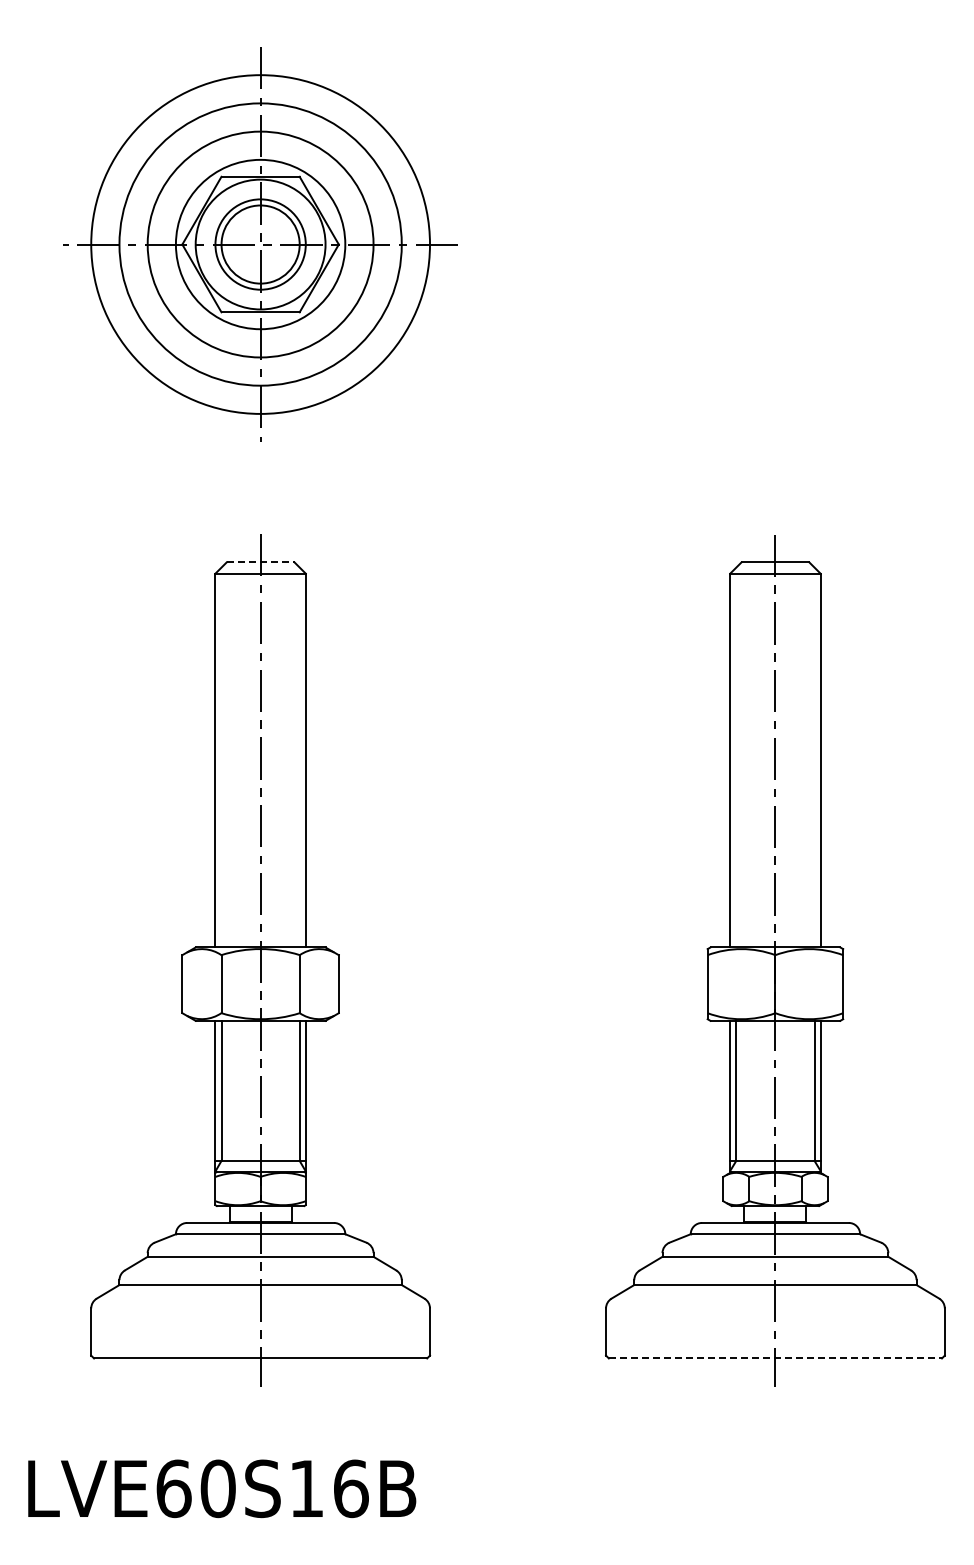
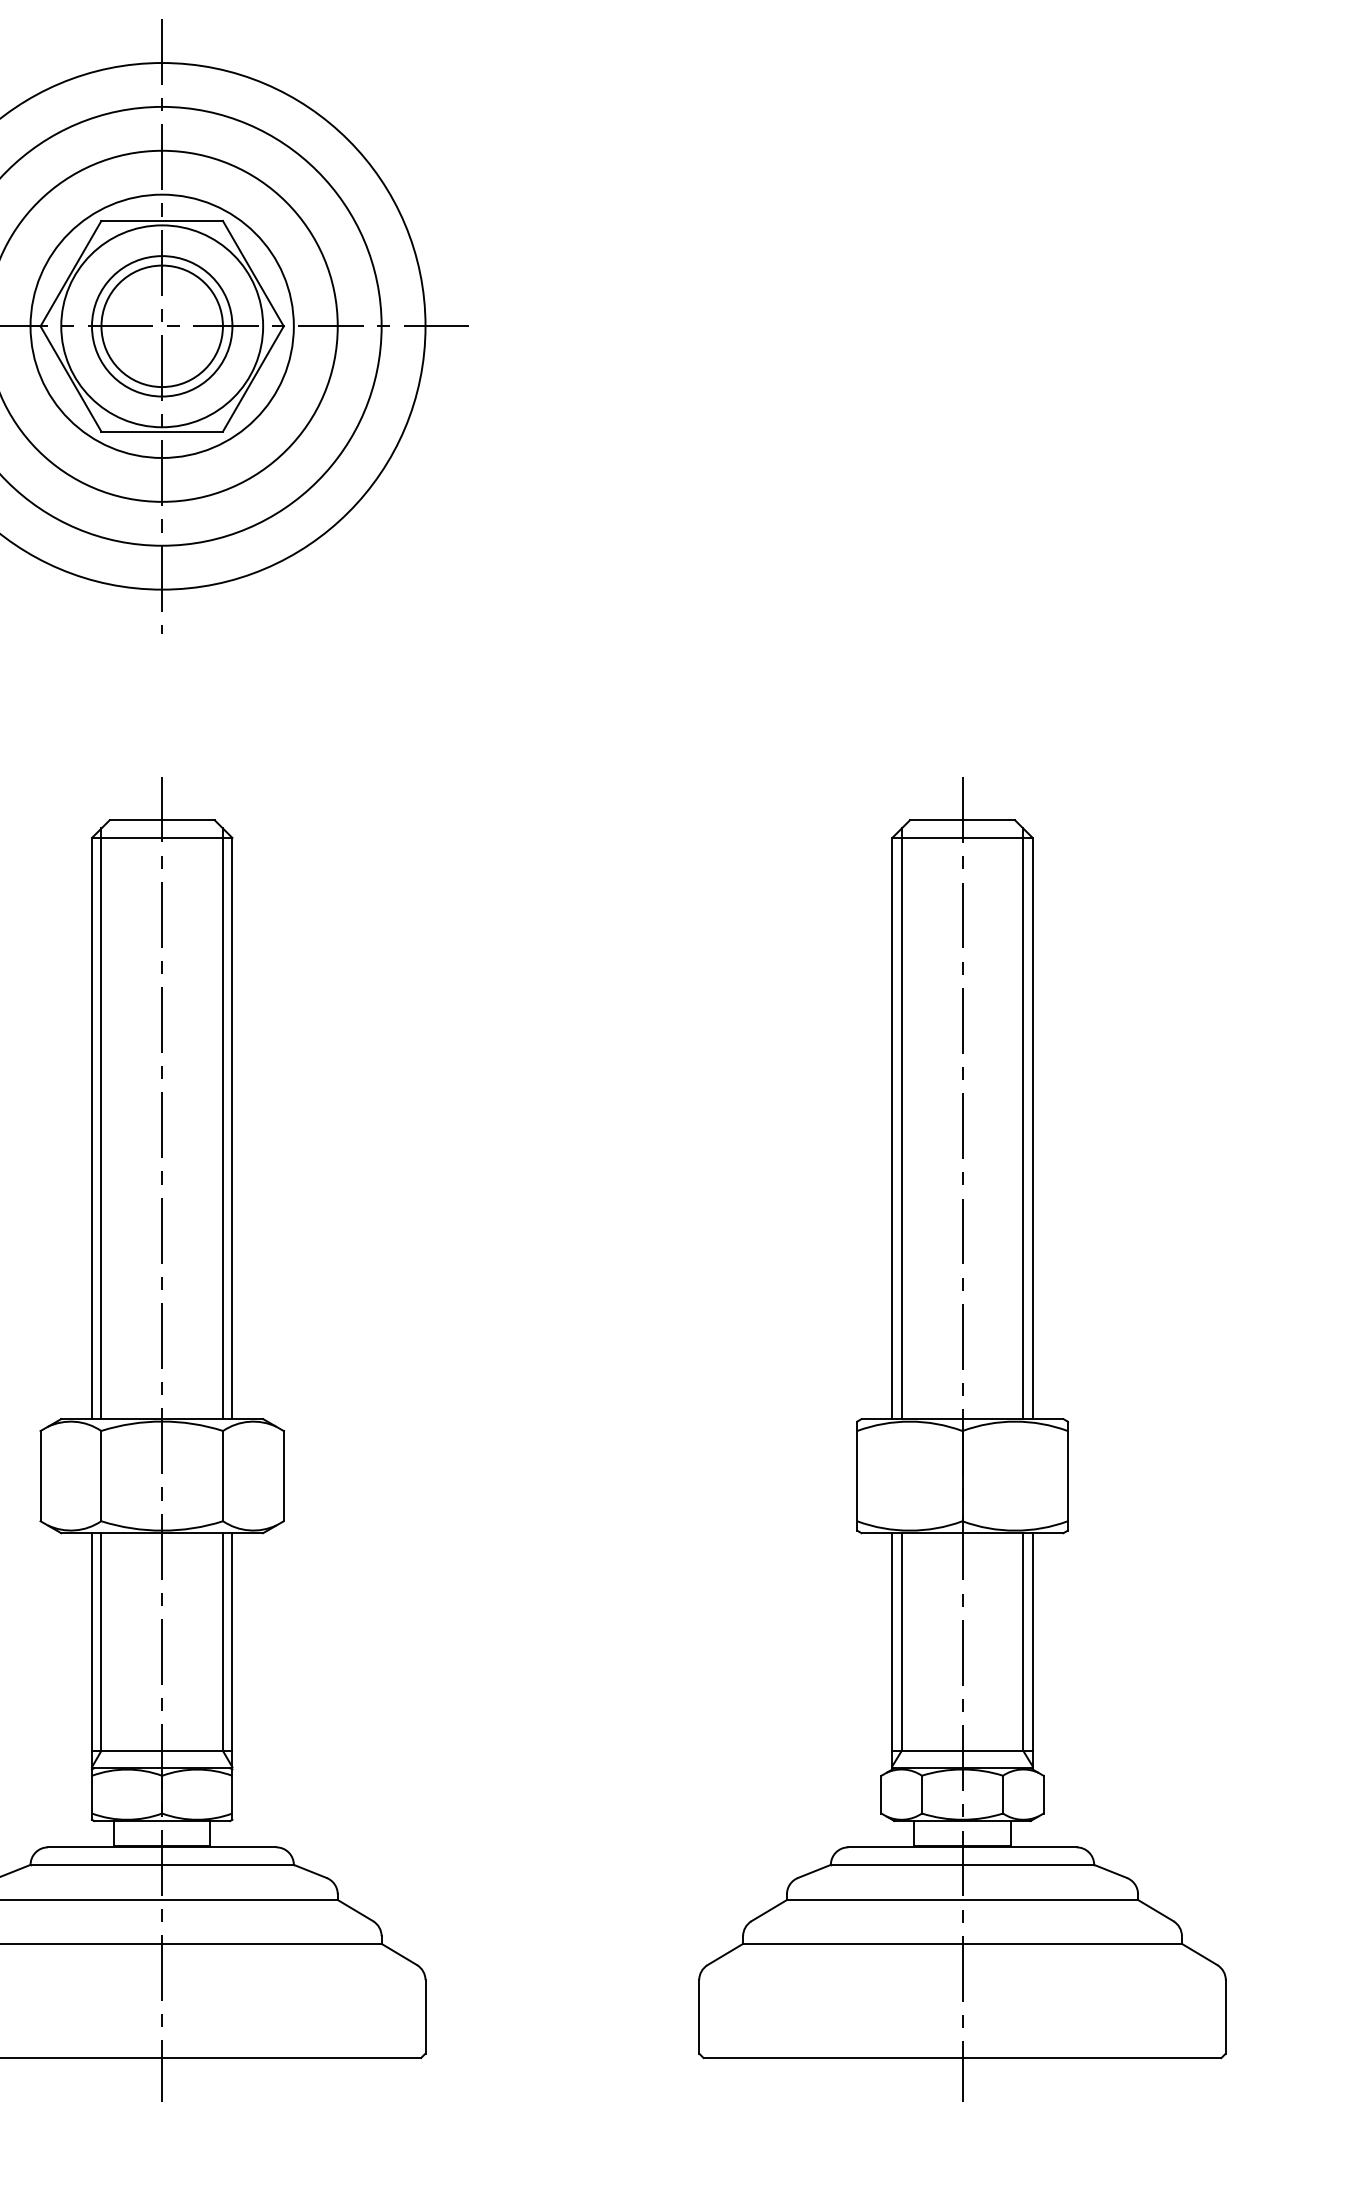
line: (260, 562) -> (162, 820), dashed -> solid
line: (221, 757) -> (101, 1123), added
line: (299, 757) -> (222, 1123), added
line: (736, 757) -> (902, 1123), added
line: (814, 757) -> (1023, 1123), added
line: (775, 1358) -> (962, 2058), dashed -> solid

